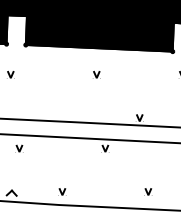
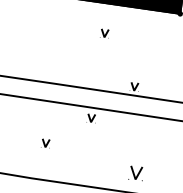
part: (96, 74) -> (104, 33), moved
part: (62, 191) -> (45, 142), moved
part: (148, 191) -> (136, 172), size x1.6

